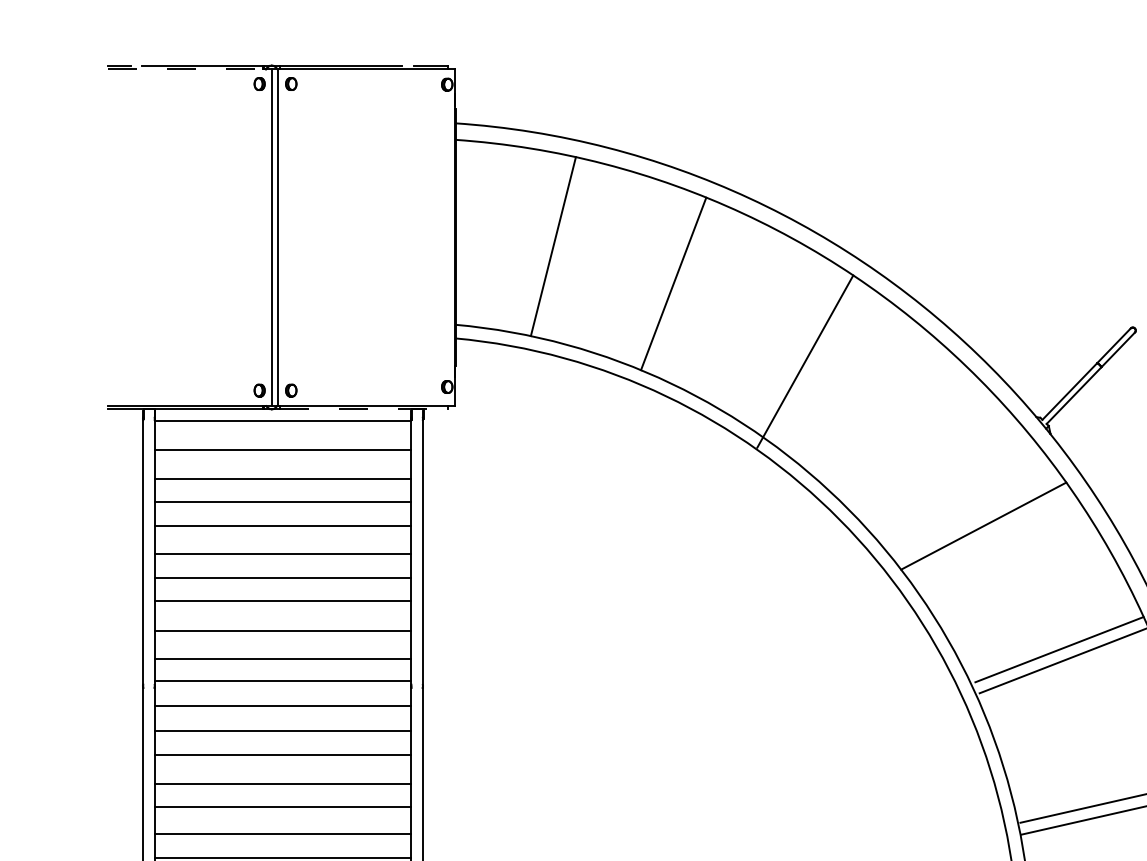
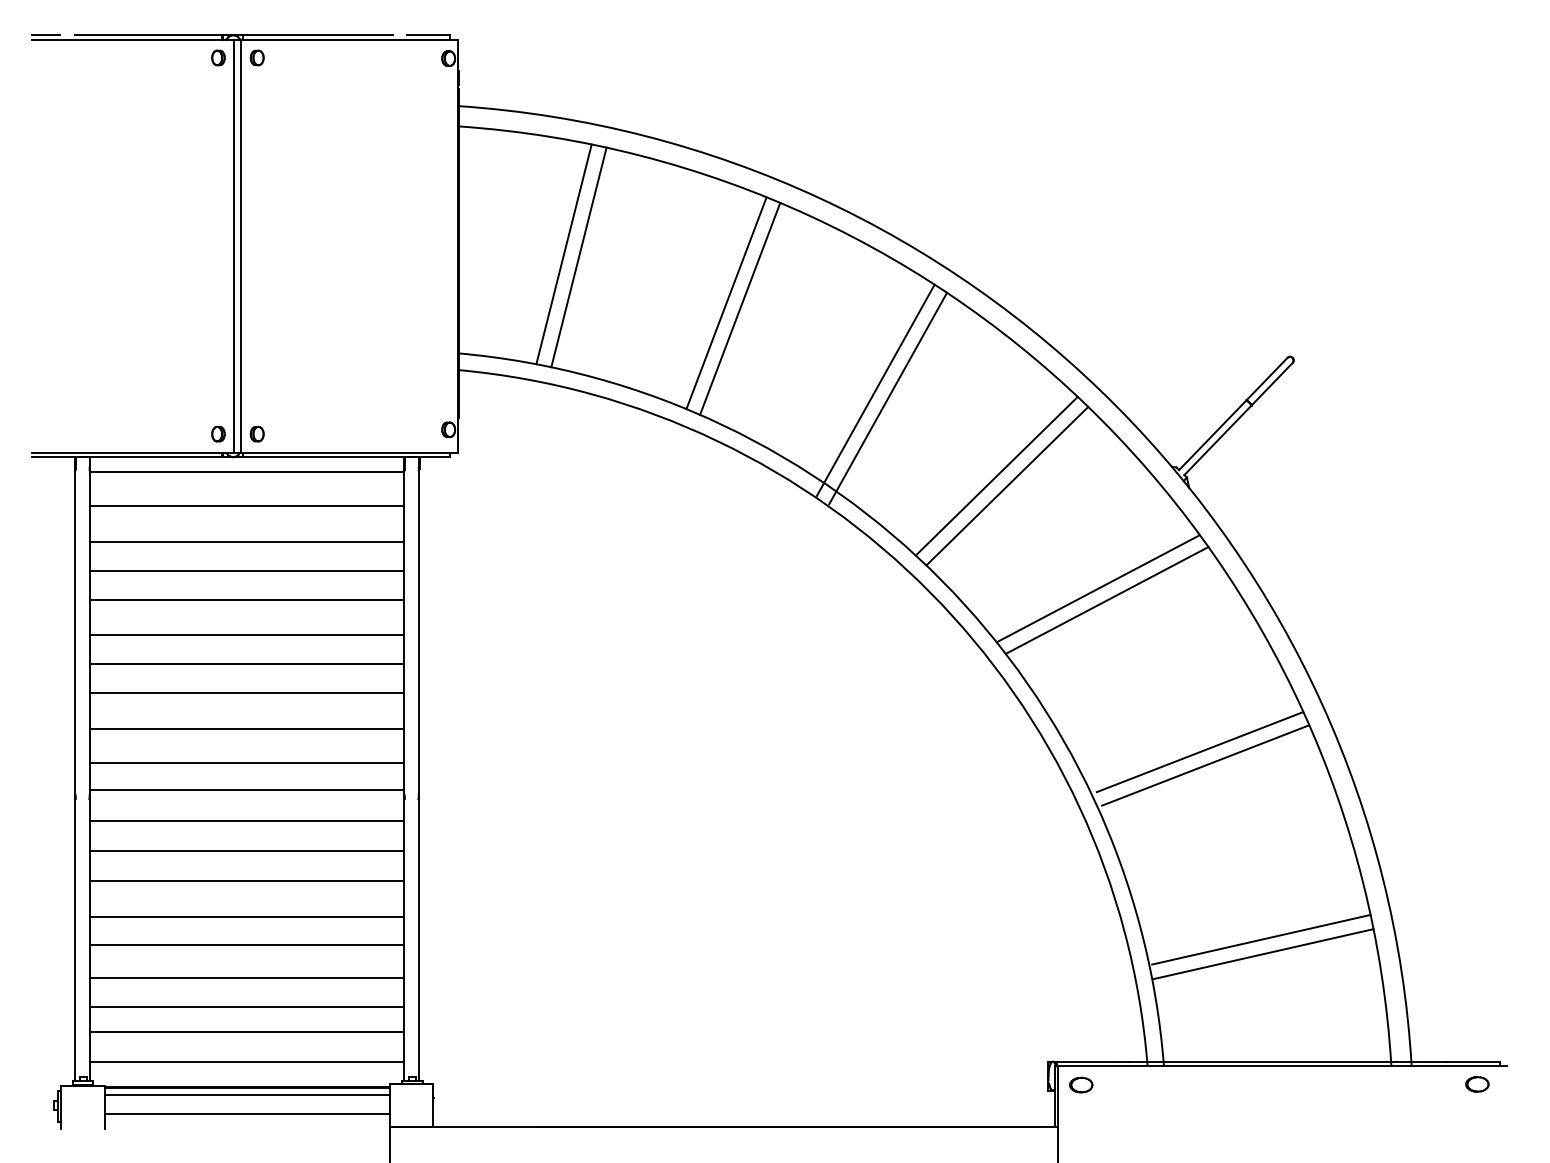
line: (185, 69) -> (127, 40), dashed -> solid
line: (540, 244) -> (563, 254), added
line: (685, 288) -> (740, 308), added
line: (795, 355) -> (875, 390), added
line: (364, 409) -> (346, 457), dashed -> solid
line: (893, 424) -> (996, 475), added
line: (902, 432) -> (1007, 485), added
line: (975, 516) -> (1097, 588), added

